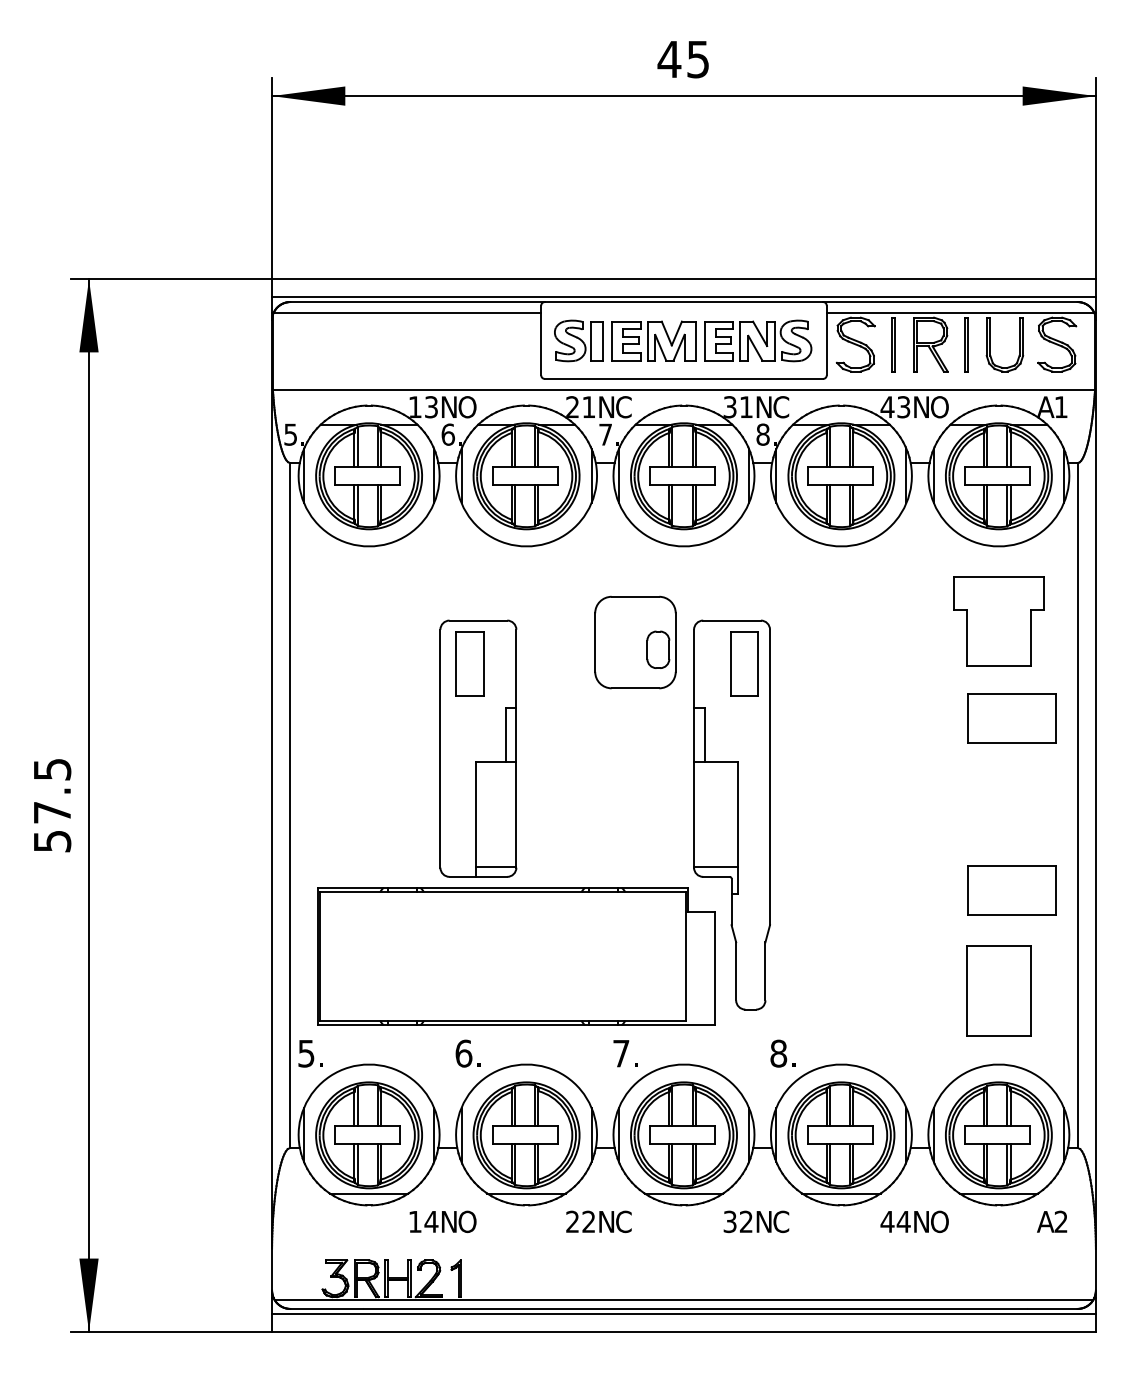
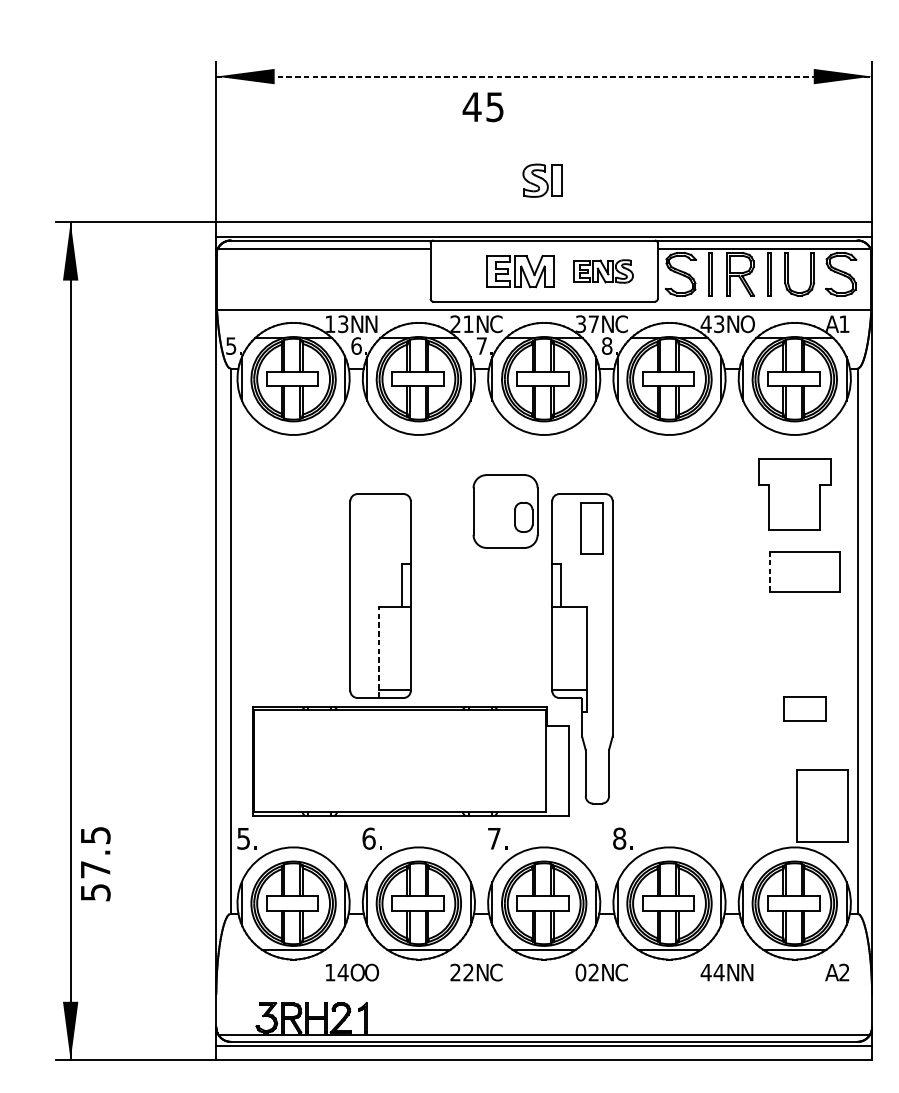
text: (682, 59) -> (482, 107), moved
line: (683, 96) -> (543, 76), solid -> dashed
part: (578, 340) -> (542, 180), moved
part: (758, 340) -> (603, 271), size x0.7
text: (746, 406) -> (593, 323), 1 -> 7
text: (467, 407) -> (371, 324), O -> N
part: (469, 663) -> (373, 528), removed
line: (967, 718) -> (769, 571), solid -> dashed
text: (52, 805) -> (95, 864), moved
line: (476, 819) -> (379, 652), solid -> dashed
part: (1011, 890) -> (804, 708), size x0.6
part: (998, 990) -> (822, 805), moved
text: (449, 1221) -> (357, 972), N -> O
text: (729, 1221) -> (580, 972), 3 -> 0
text: (939, 1221) -> (747, 972), O -> N

